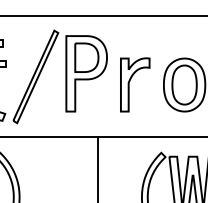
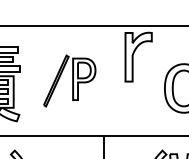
part: (59, 76) -> (69, 80), size x0.6
part: (135, 84) -> (138, 56), moved

